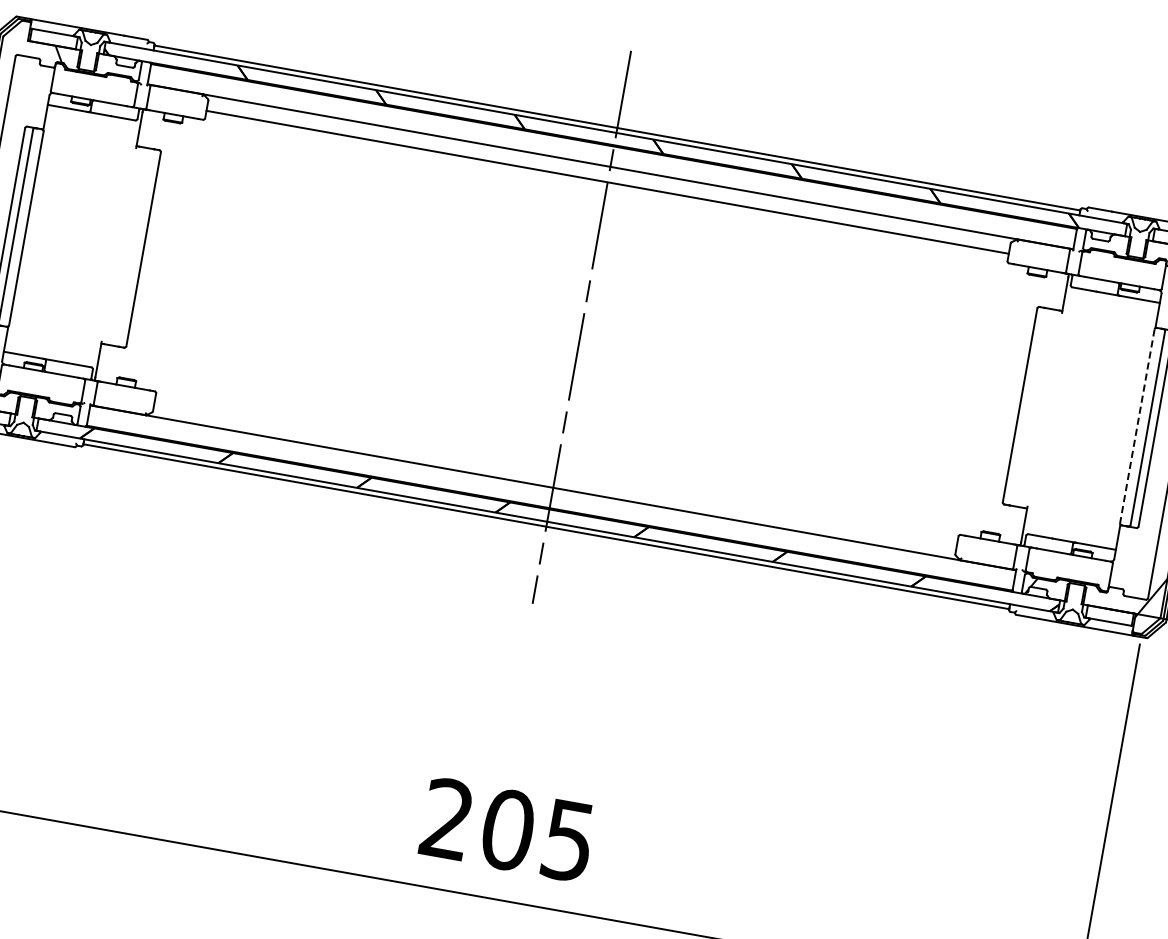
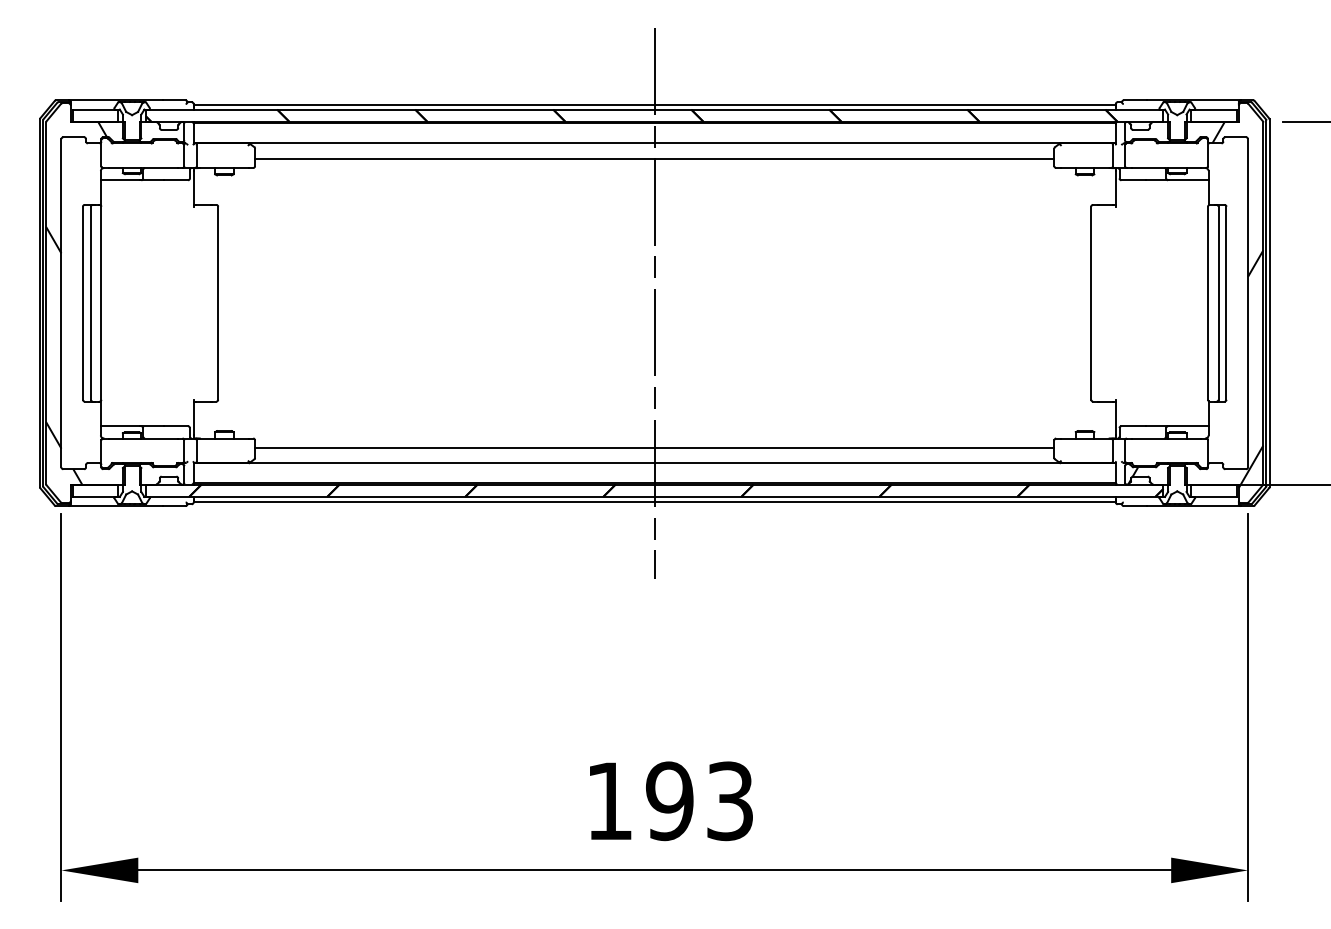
line: (1137, 426) -> (1208, 303), dashed -> solid
line: (555, 472) -> (654, 447), added
text: (507, 830) -> (669, 801), 205 -> 193

